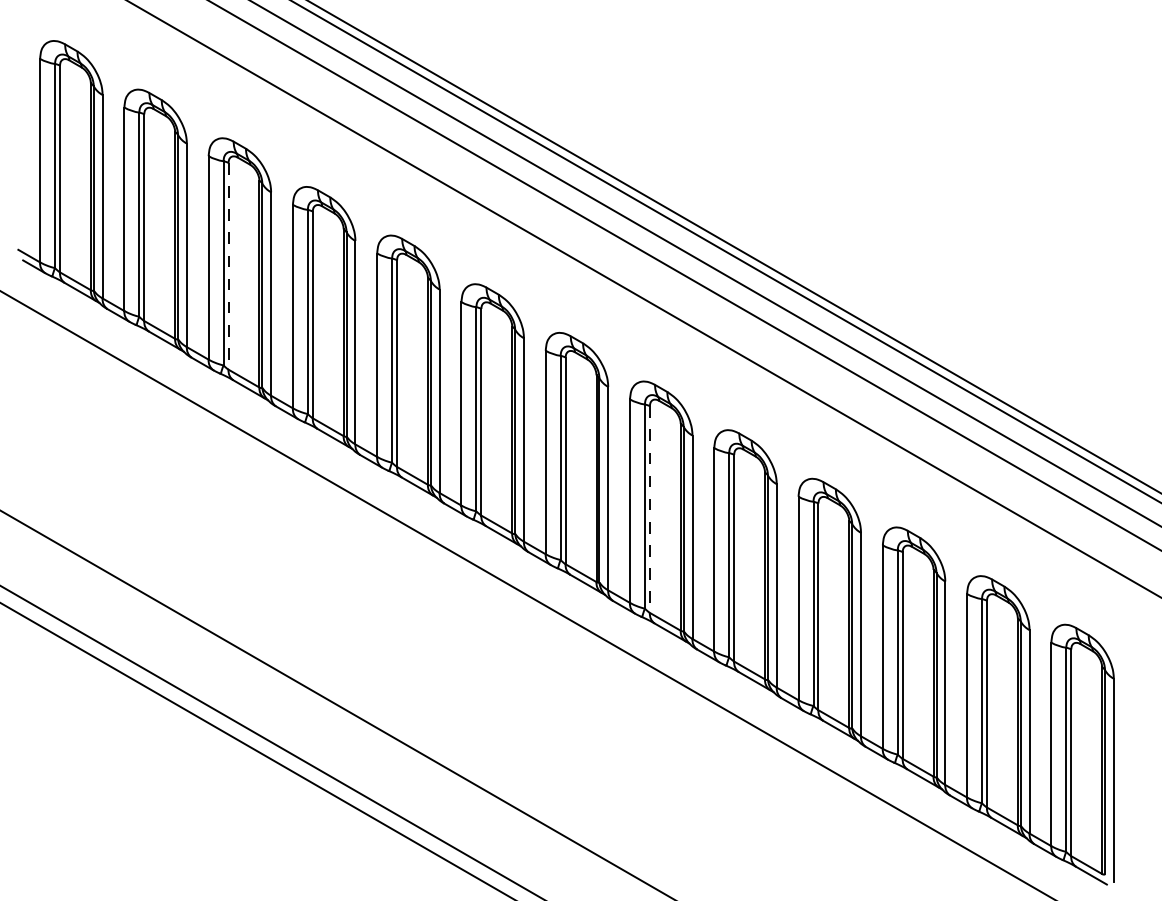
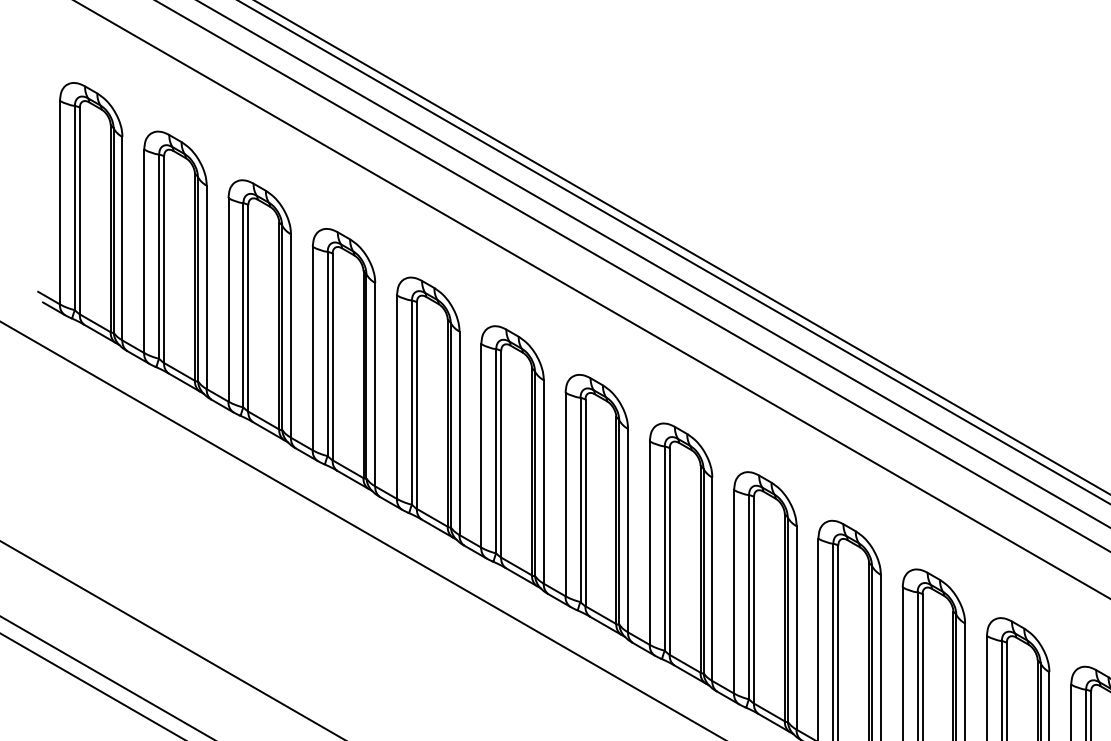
line: (228, 266) -> (248, 308), dashed -> solid
line: (649, 510) -> (669, 552), dashed -> solid

